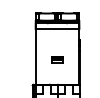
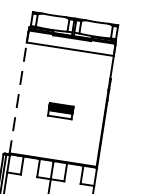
line: (35, 56) -> (17, 97), solid -> dashed

